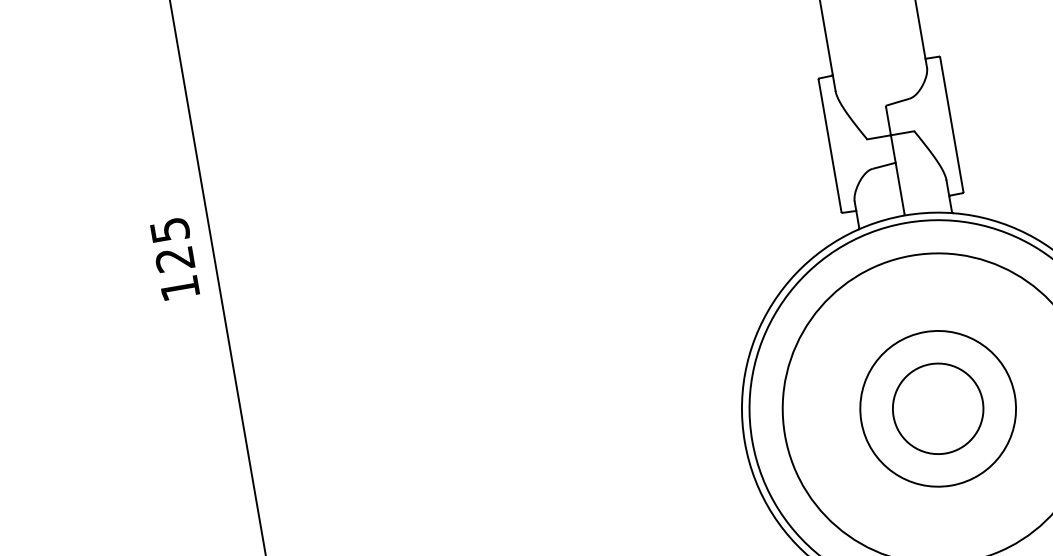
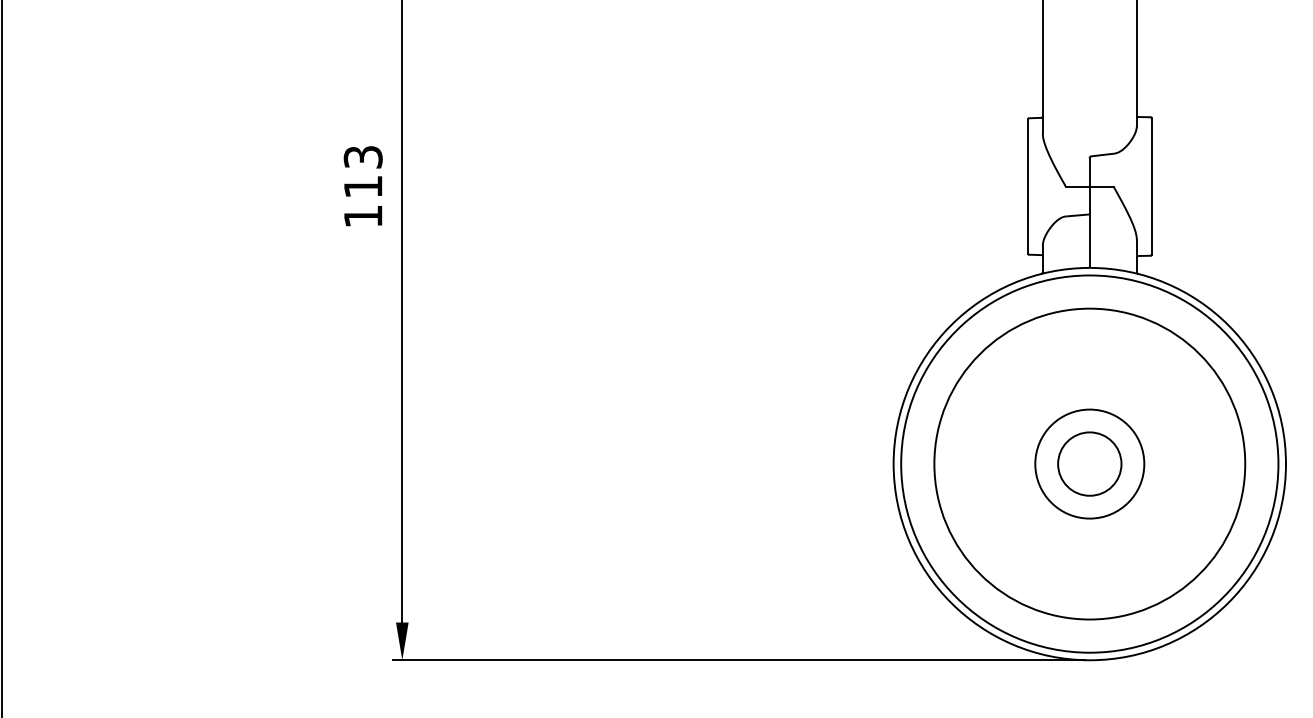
text: (171, 245) -> (362, 172), 125 -> 113
circle: (937, 408) -> (1089, 463), size x0.7
circle: (937, 408) -> (1089, 463), size x0.7

